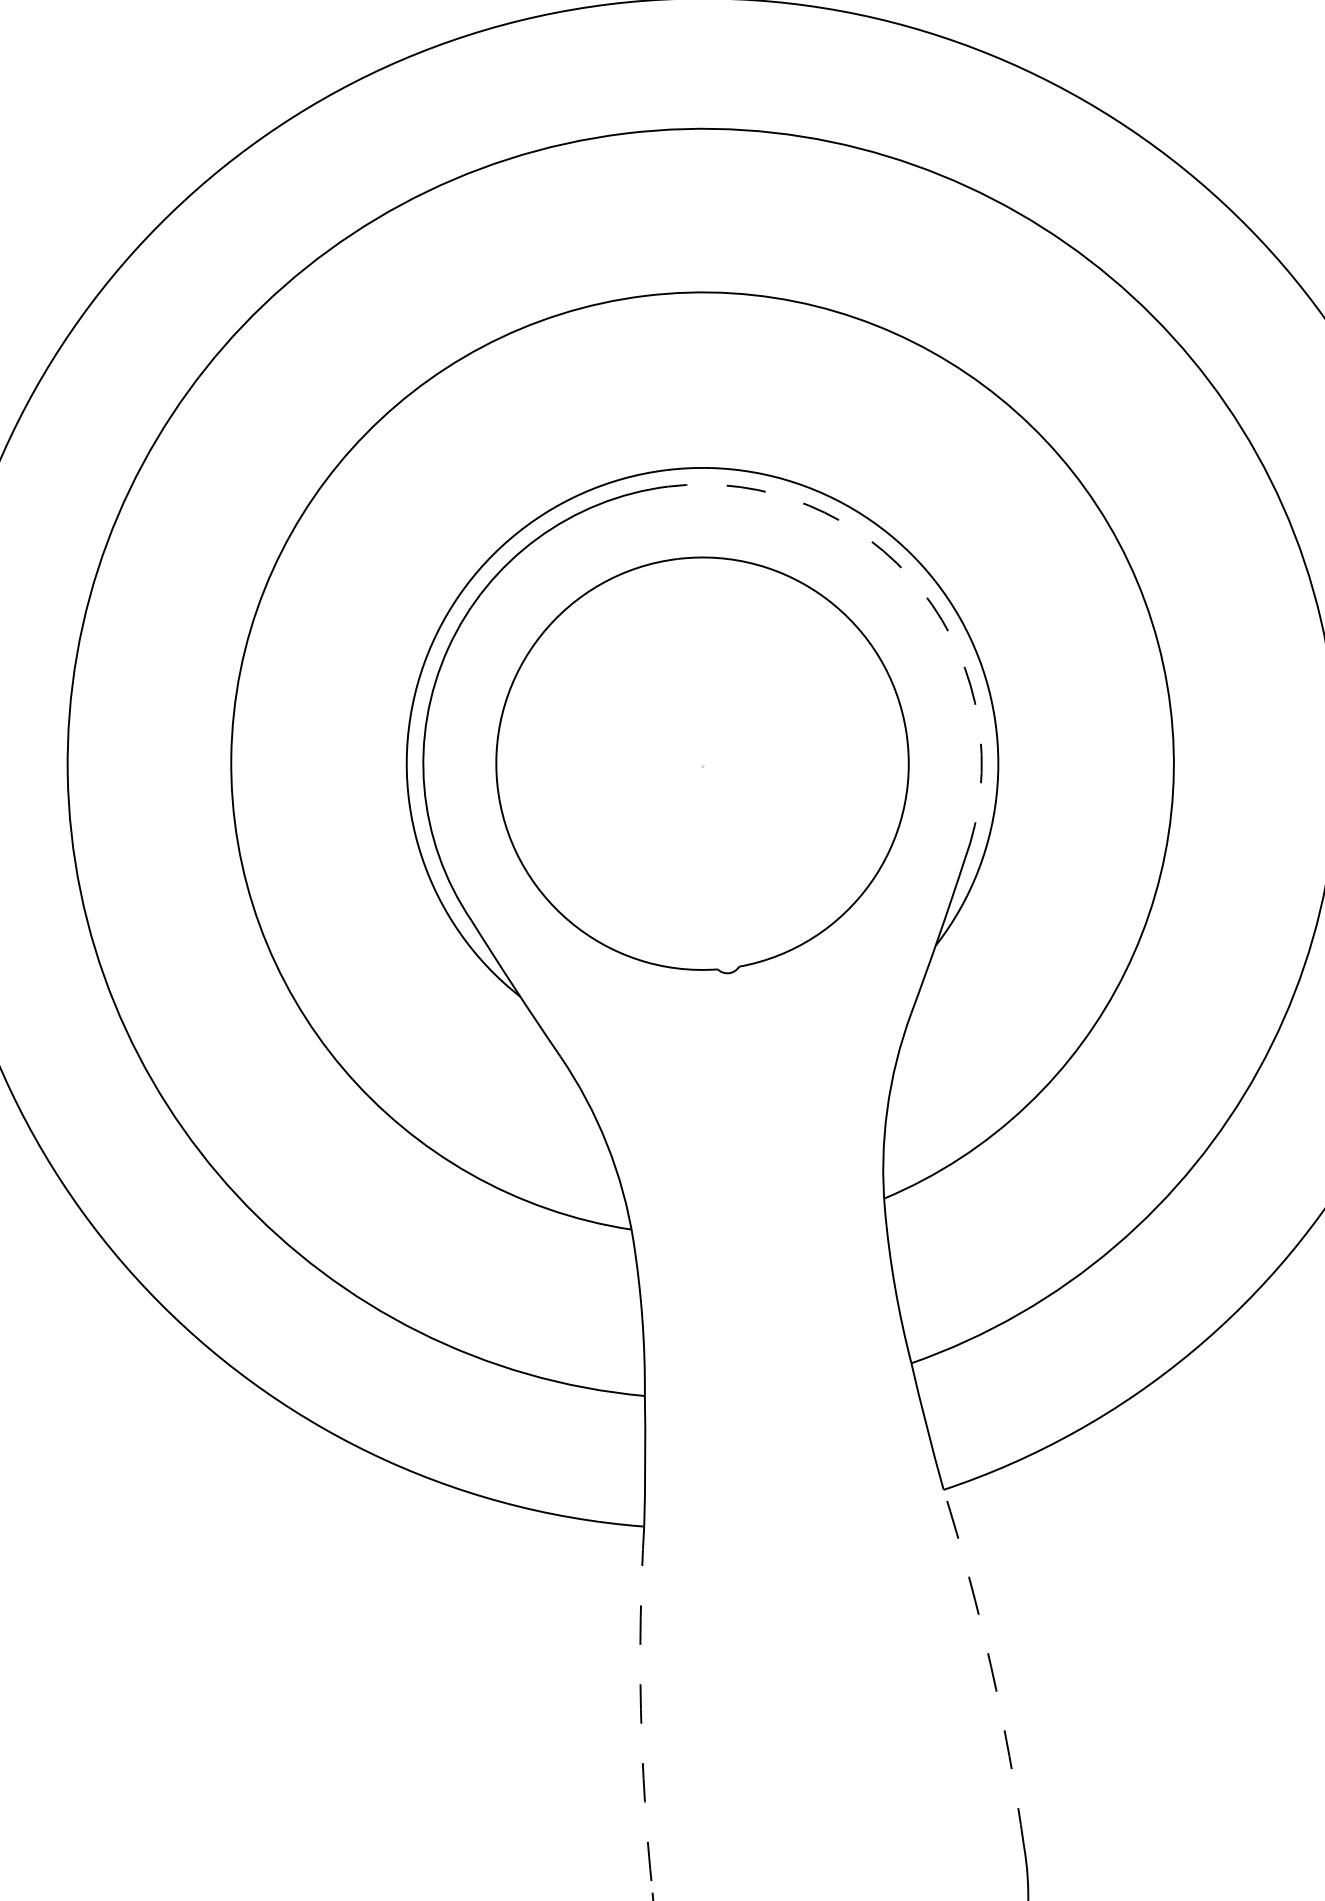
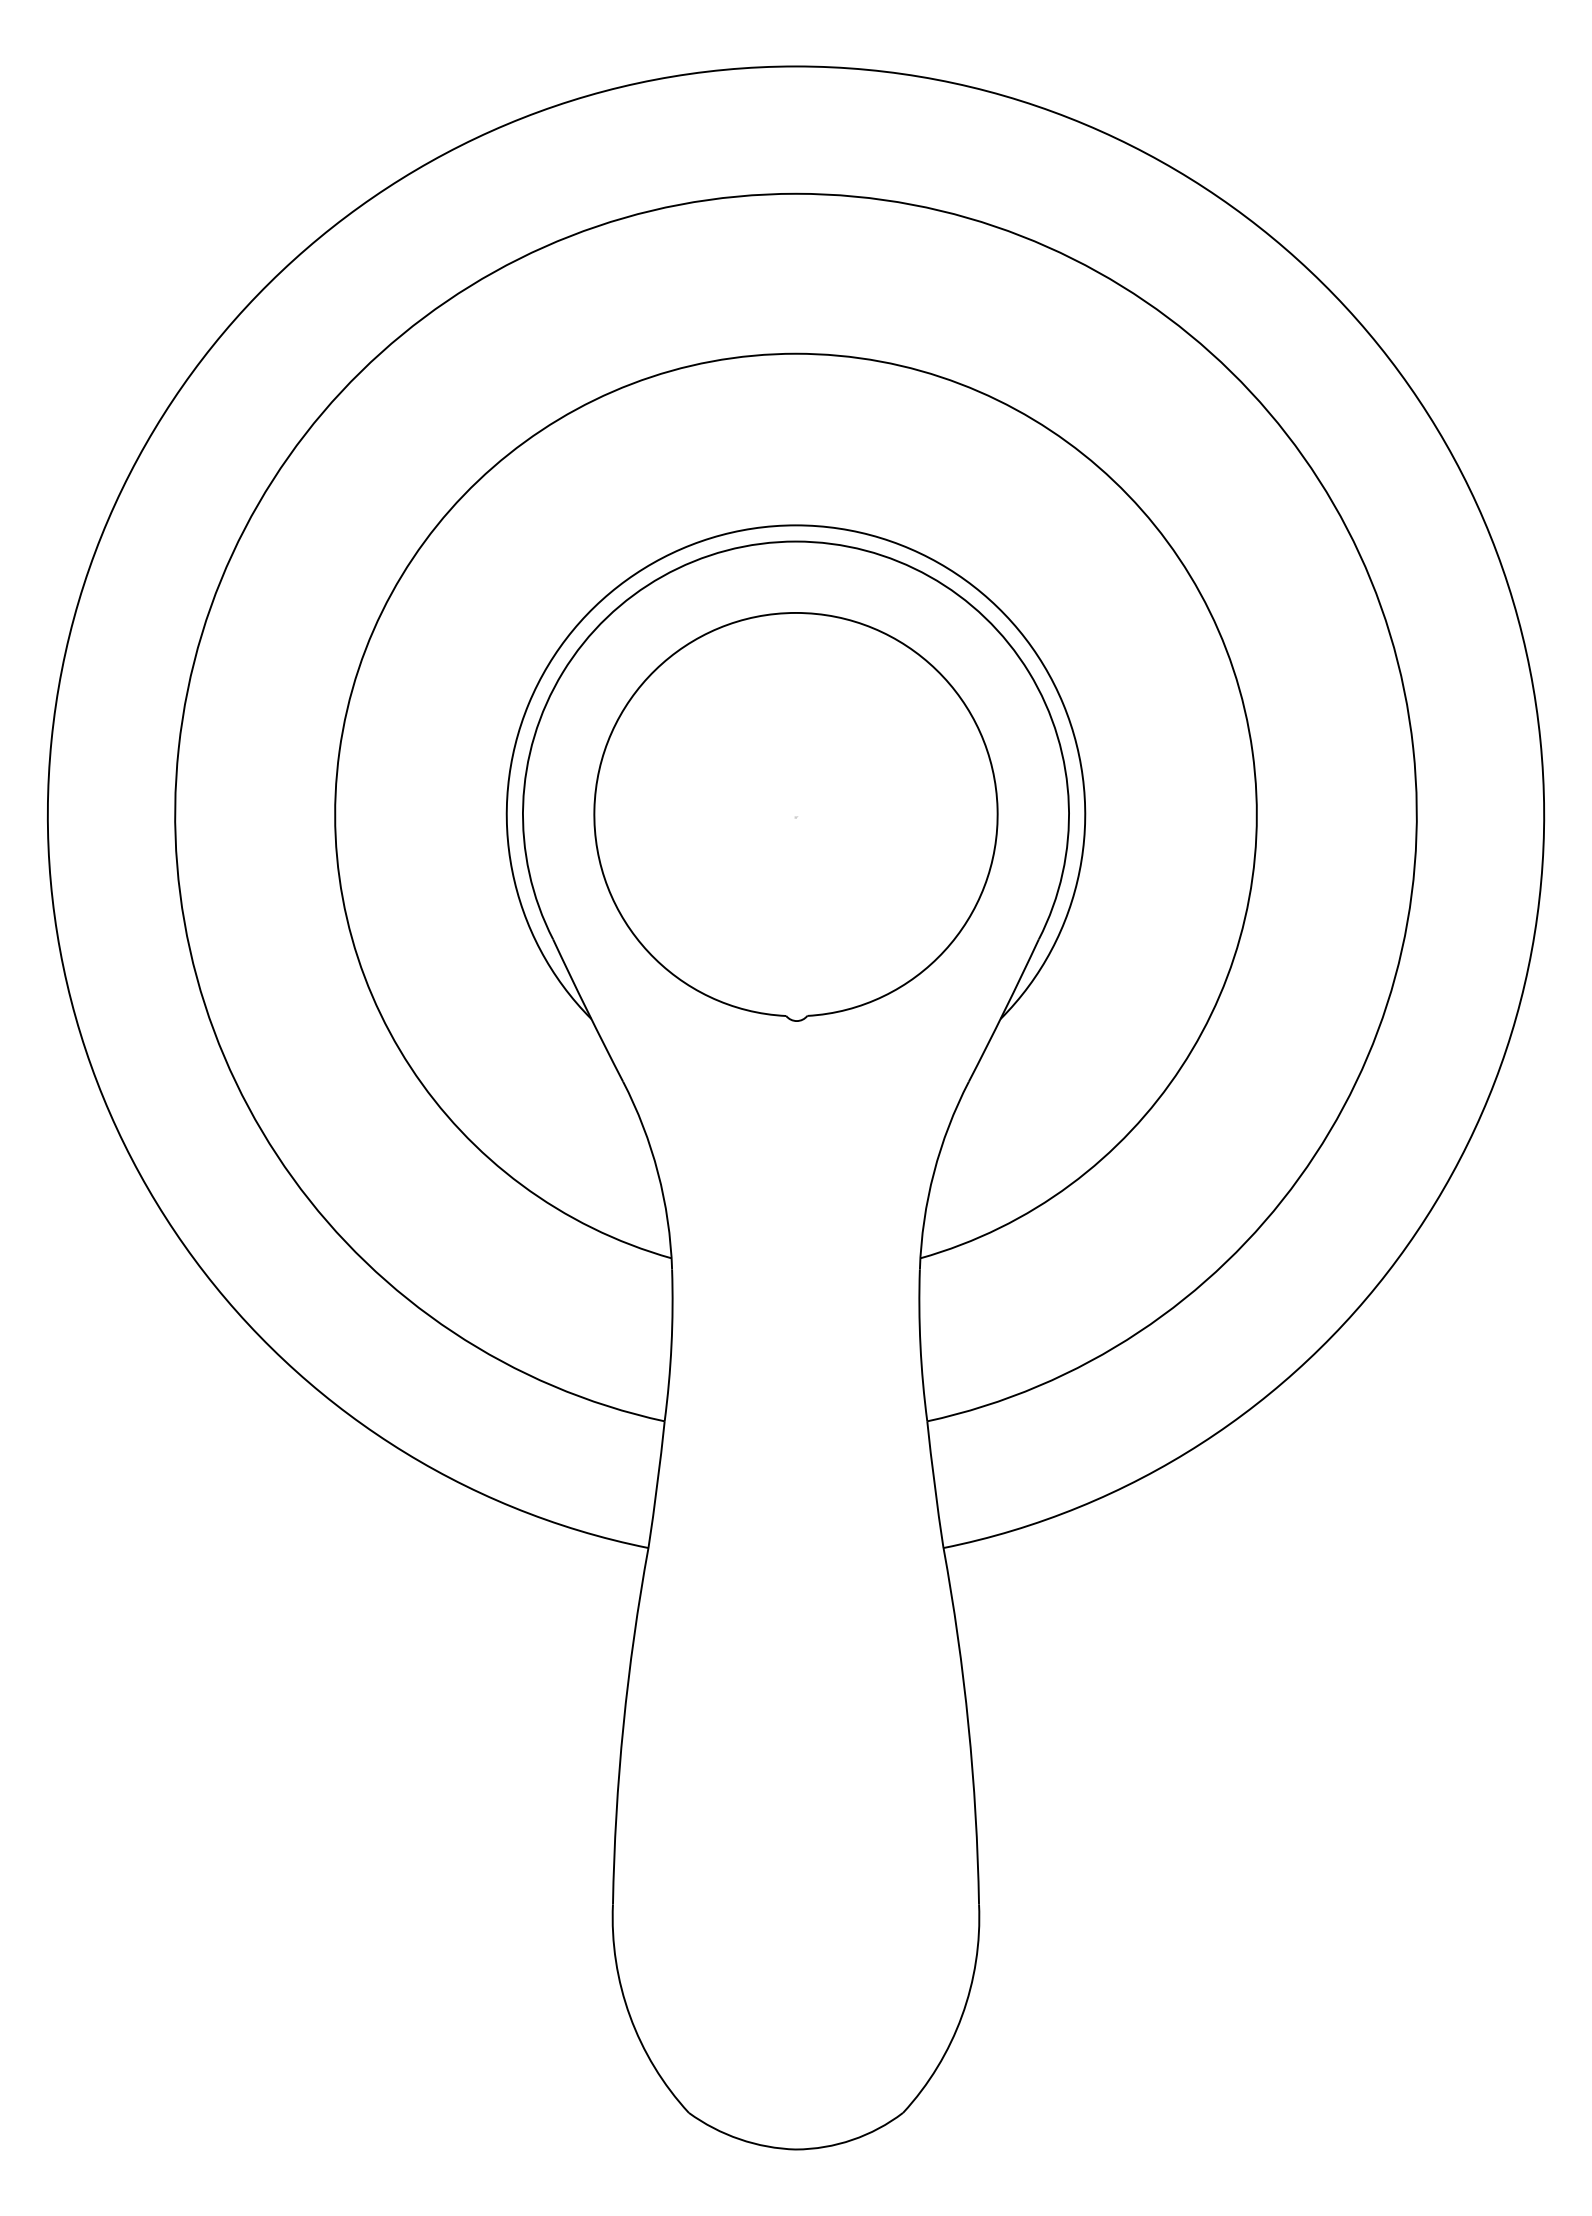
arc: (921, 590) -> (1029, 672), dashed -> solid
arc: (991, 1666) -> (968, 1725), dashed -> solid
arc: (640, 1709) -> (623, 1725), dashed -> solid

